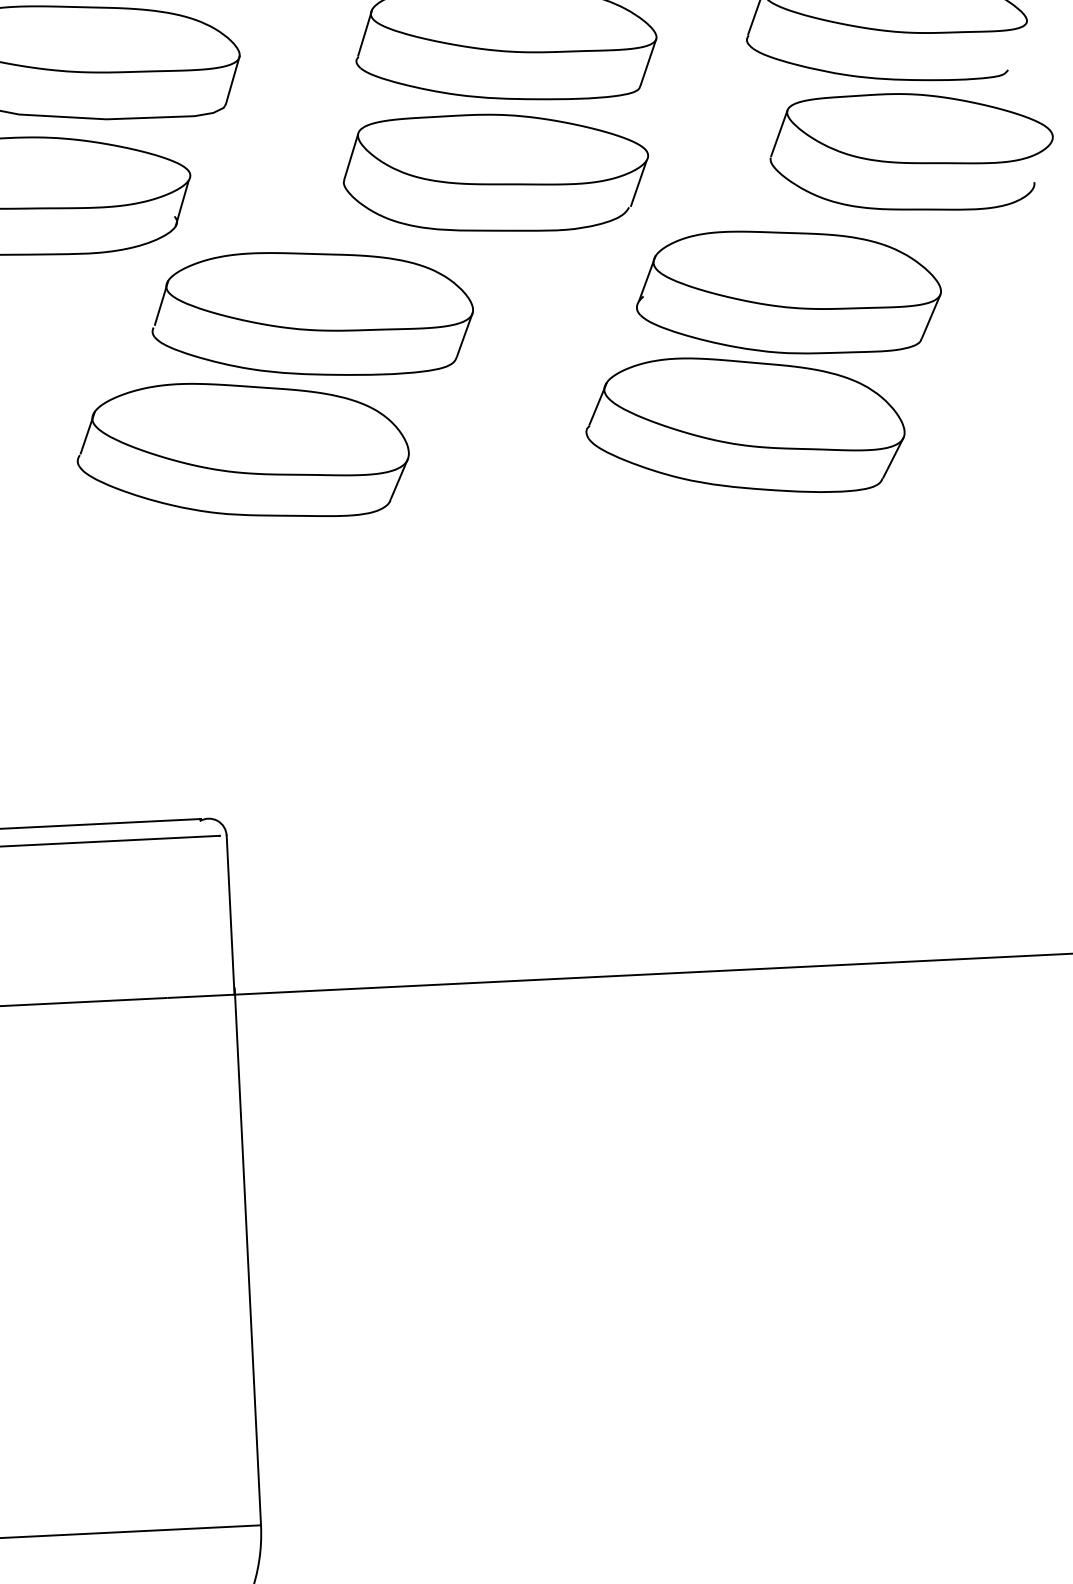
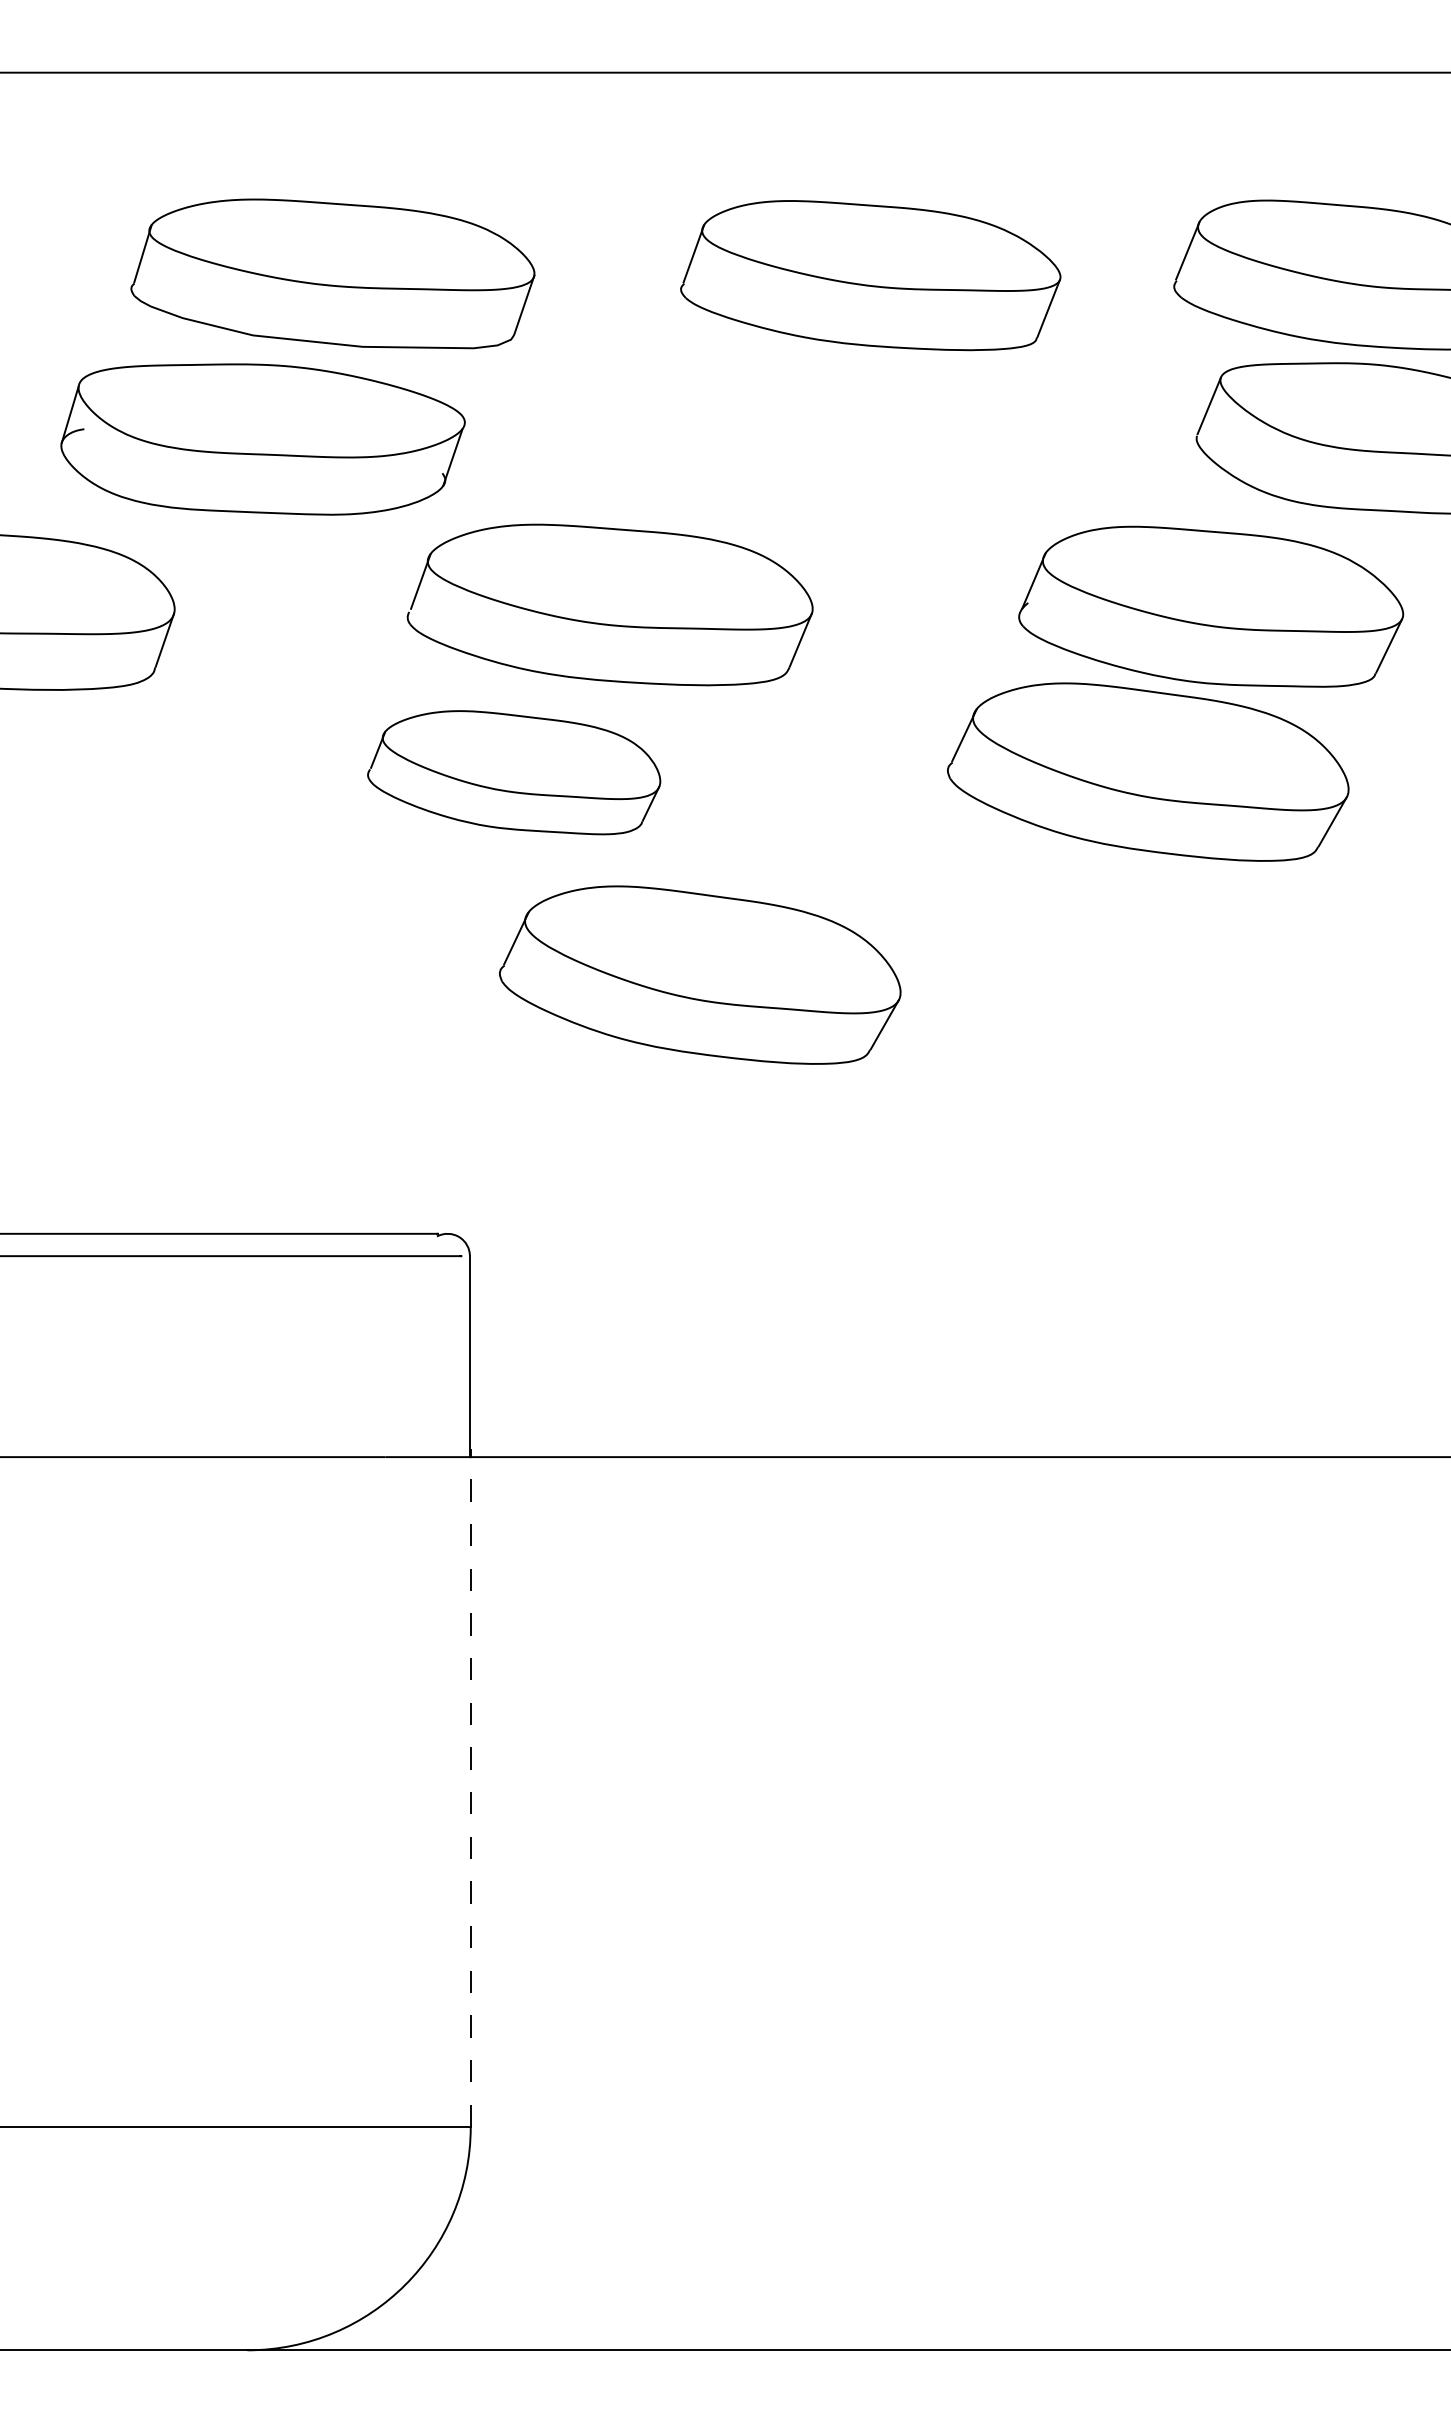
part: (495, 173) -> (849, 439), removed
part: (242, 450) -> (513, 772), size x0.7
part: (398, 603) -> (700, 974), added
line: (247, 1257) -> (470, 1788), solid -> dashed

